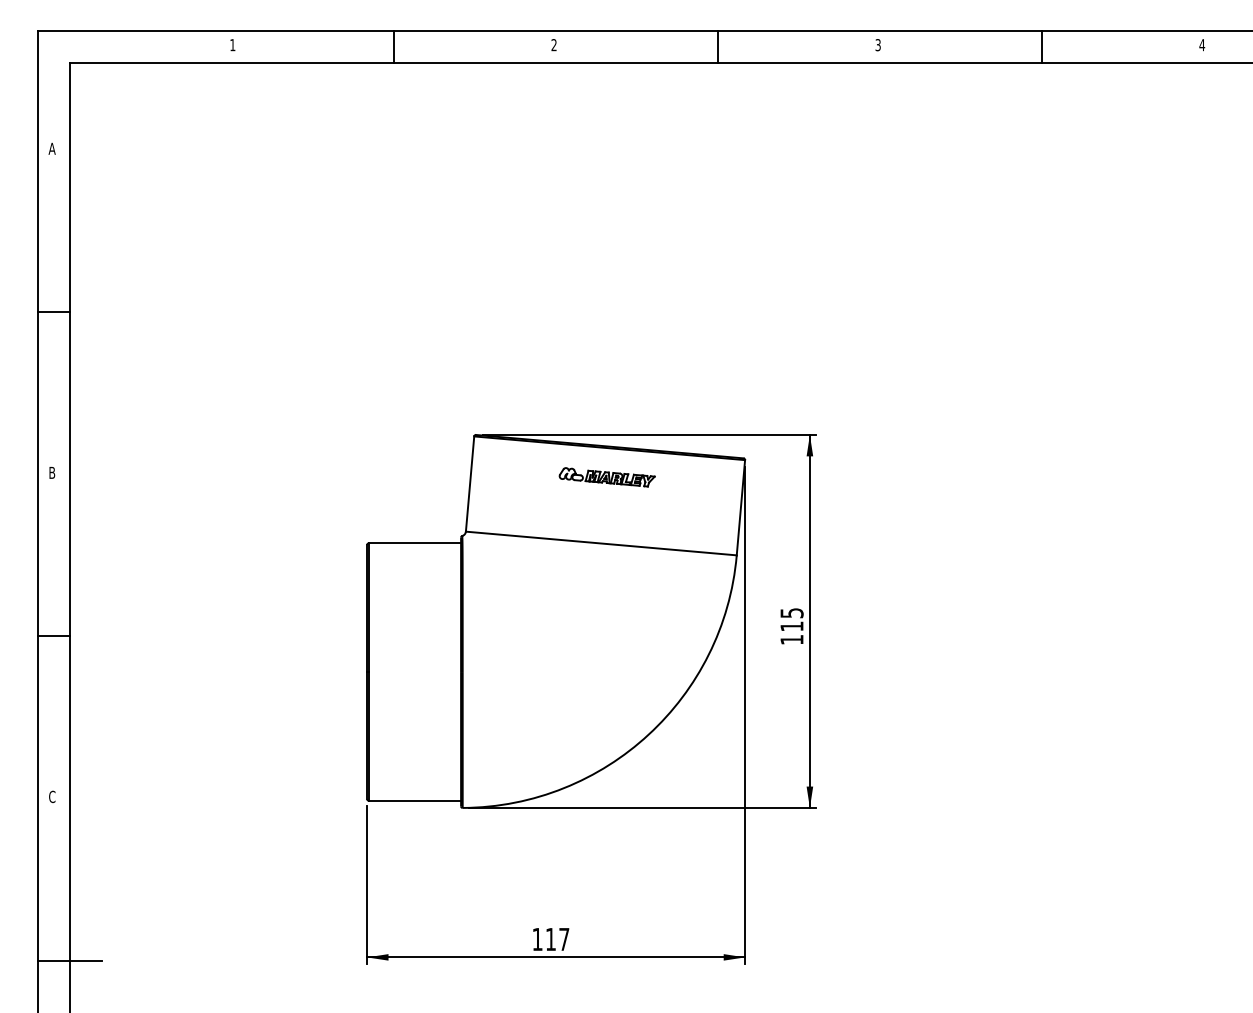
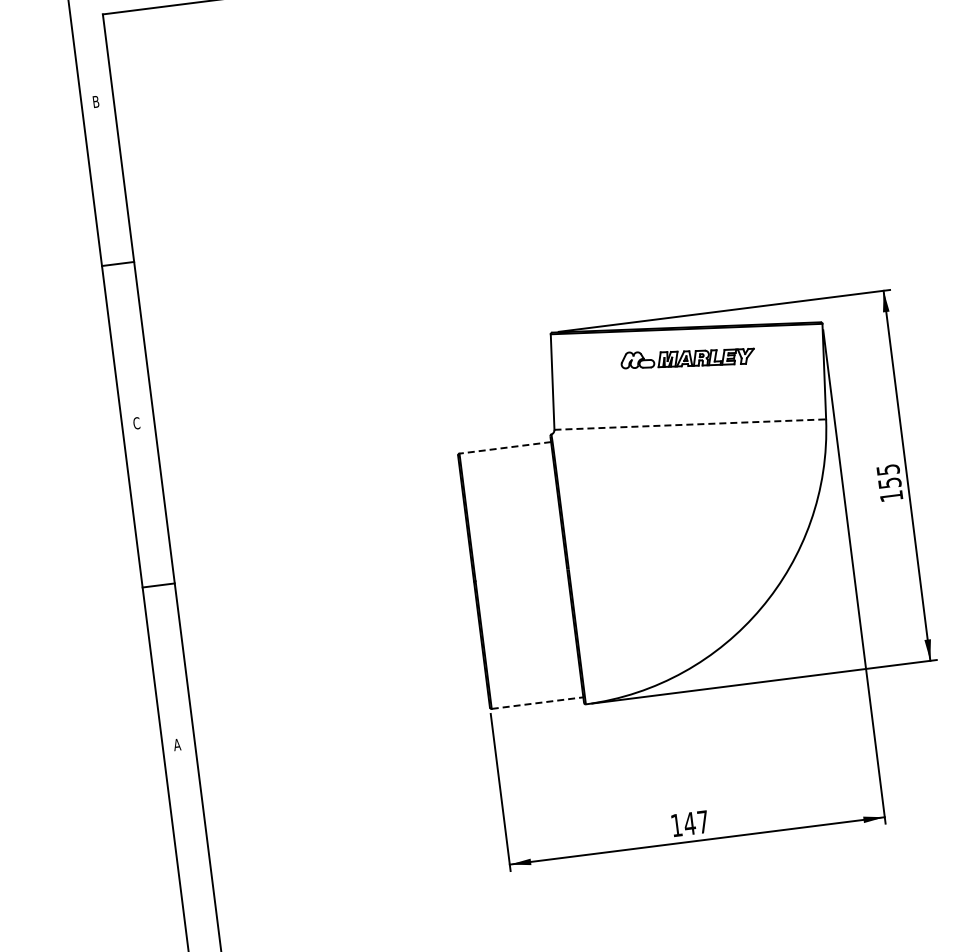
text: (51, 148) -> (95, 101), A -> B
text: (52, 472) -> (136, 422), B -> C
part: (606, 477) -> (687, 358), size x1.4
line: (414, 543) -> (504, 448), solid -> dashed
line: (601, 543) -> (690, 424), solid -> dashed
text: (791, 626) -> (889, 483), 115 -> 155
text: (51, 796) -> (176, 744), C -> A
line: (415, 800) -> (538, 702), solid -> dashed
text: (550, 939) -> (689, 823), 117 -> 147
line: (69, 960) -> (214, 904), removed

